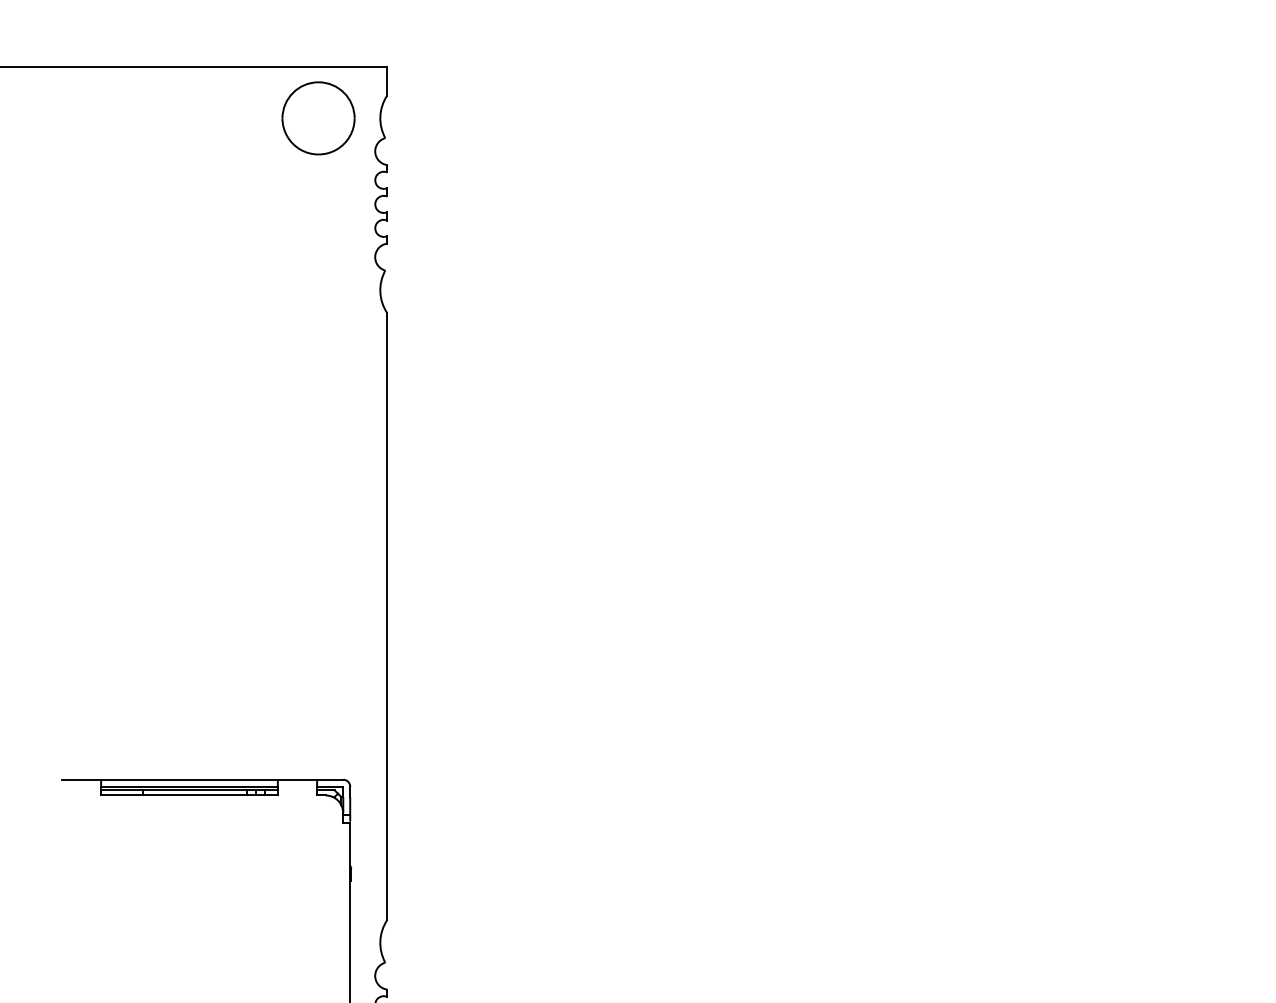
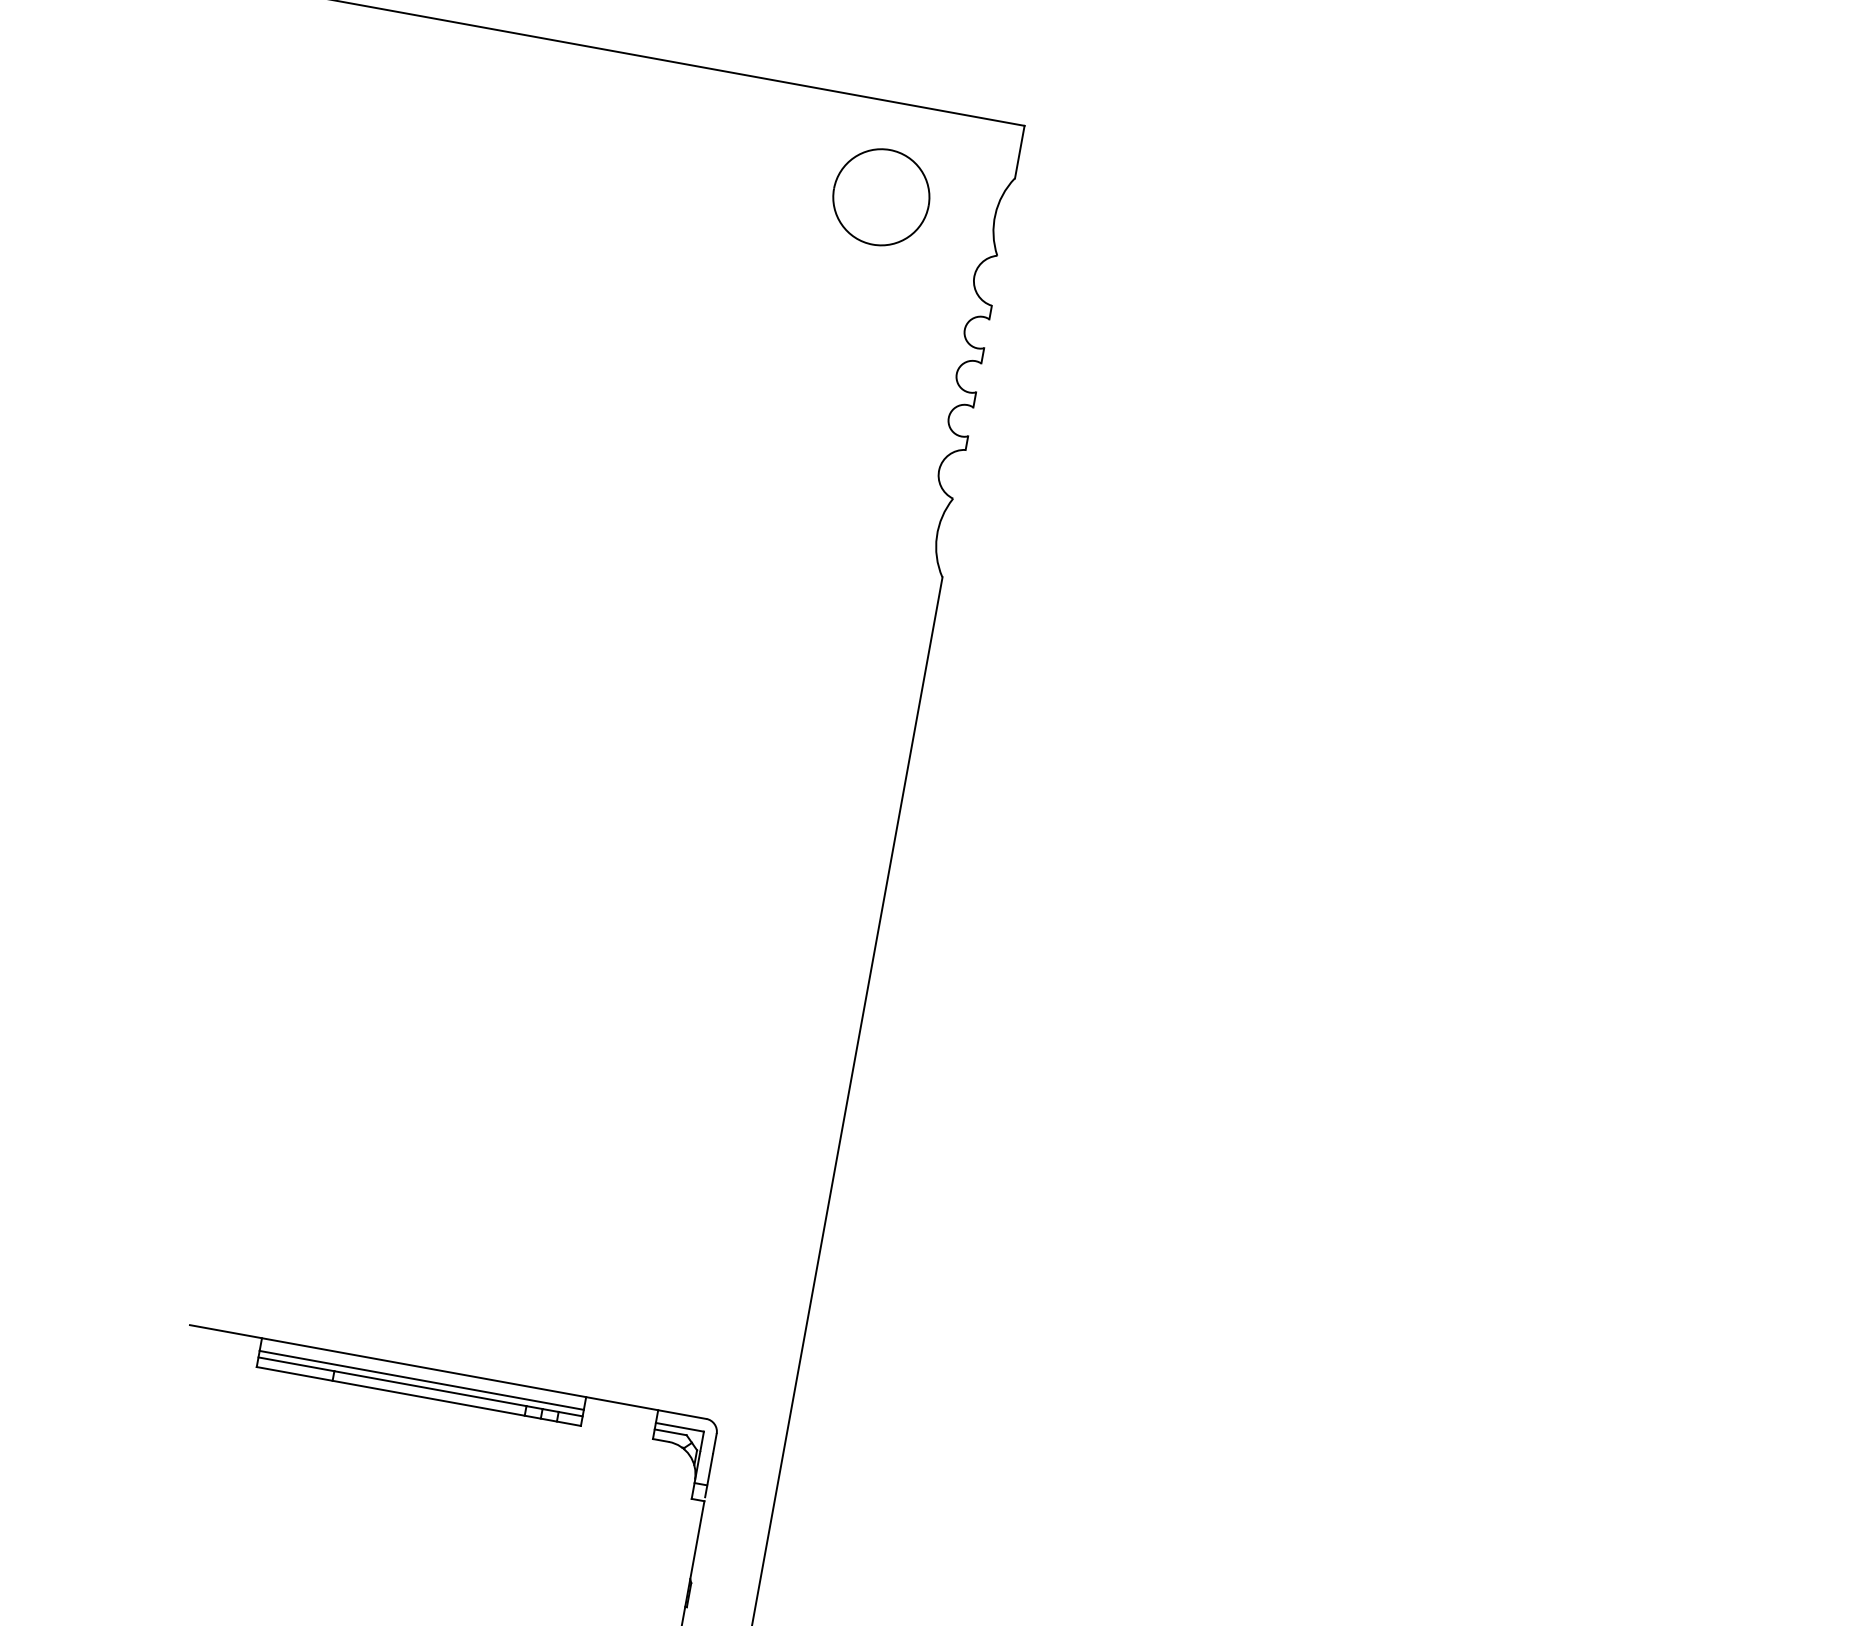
part: (318, 118) -> (881, 197), size x0.71

